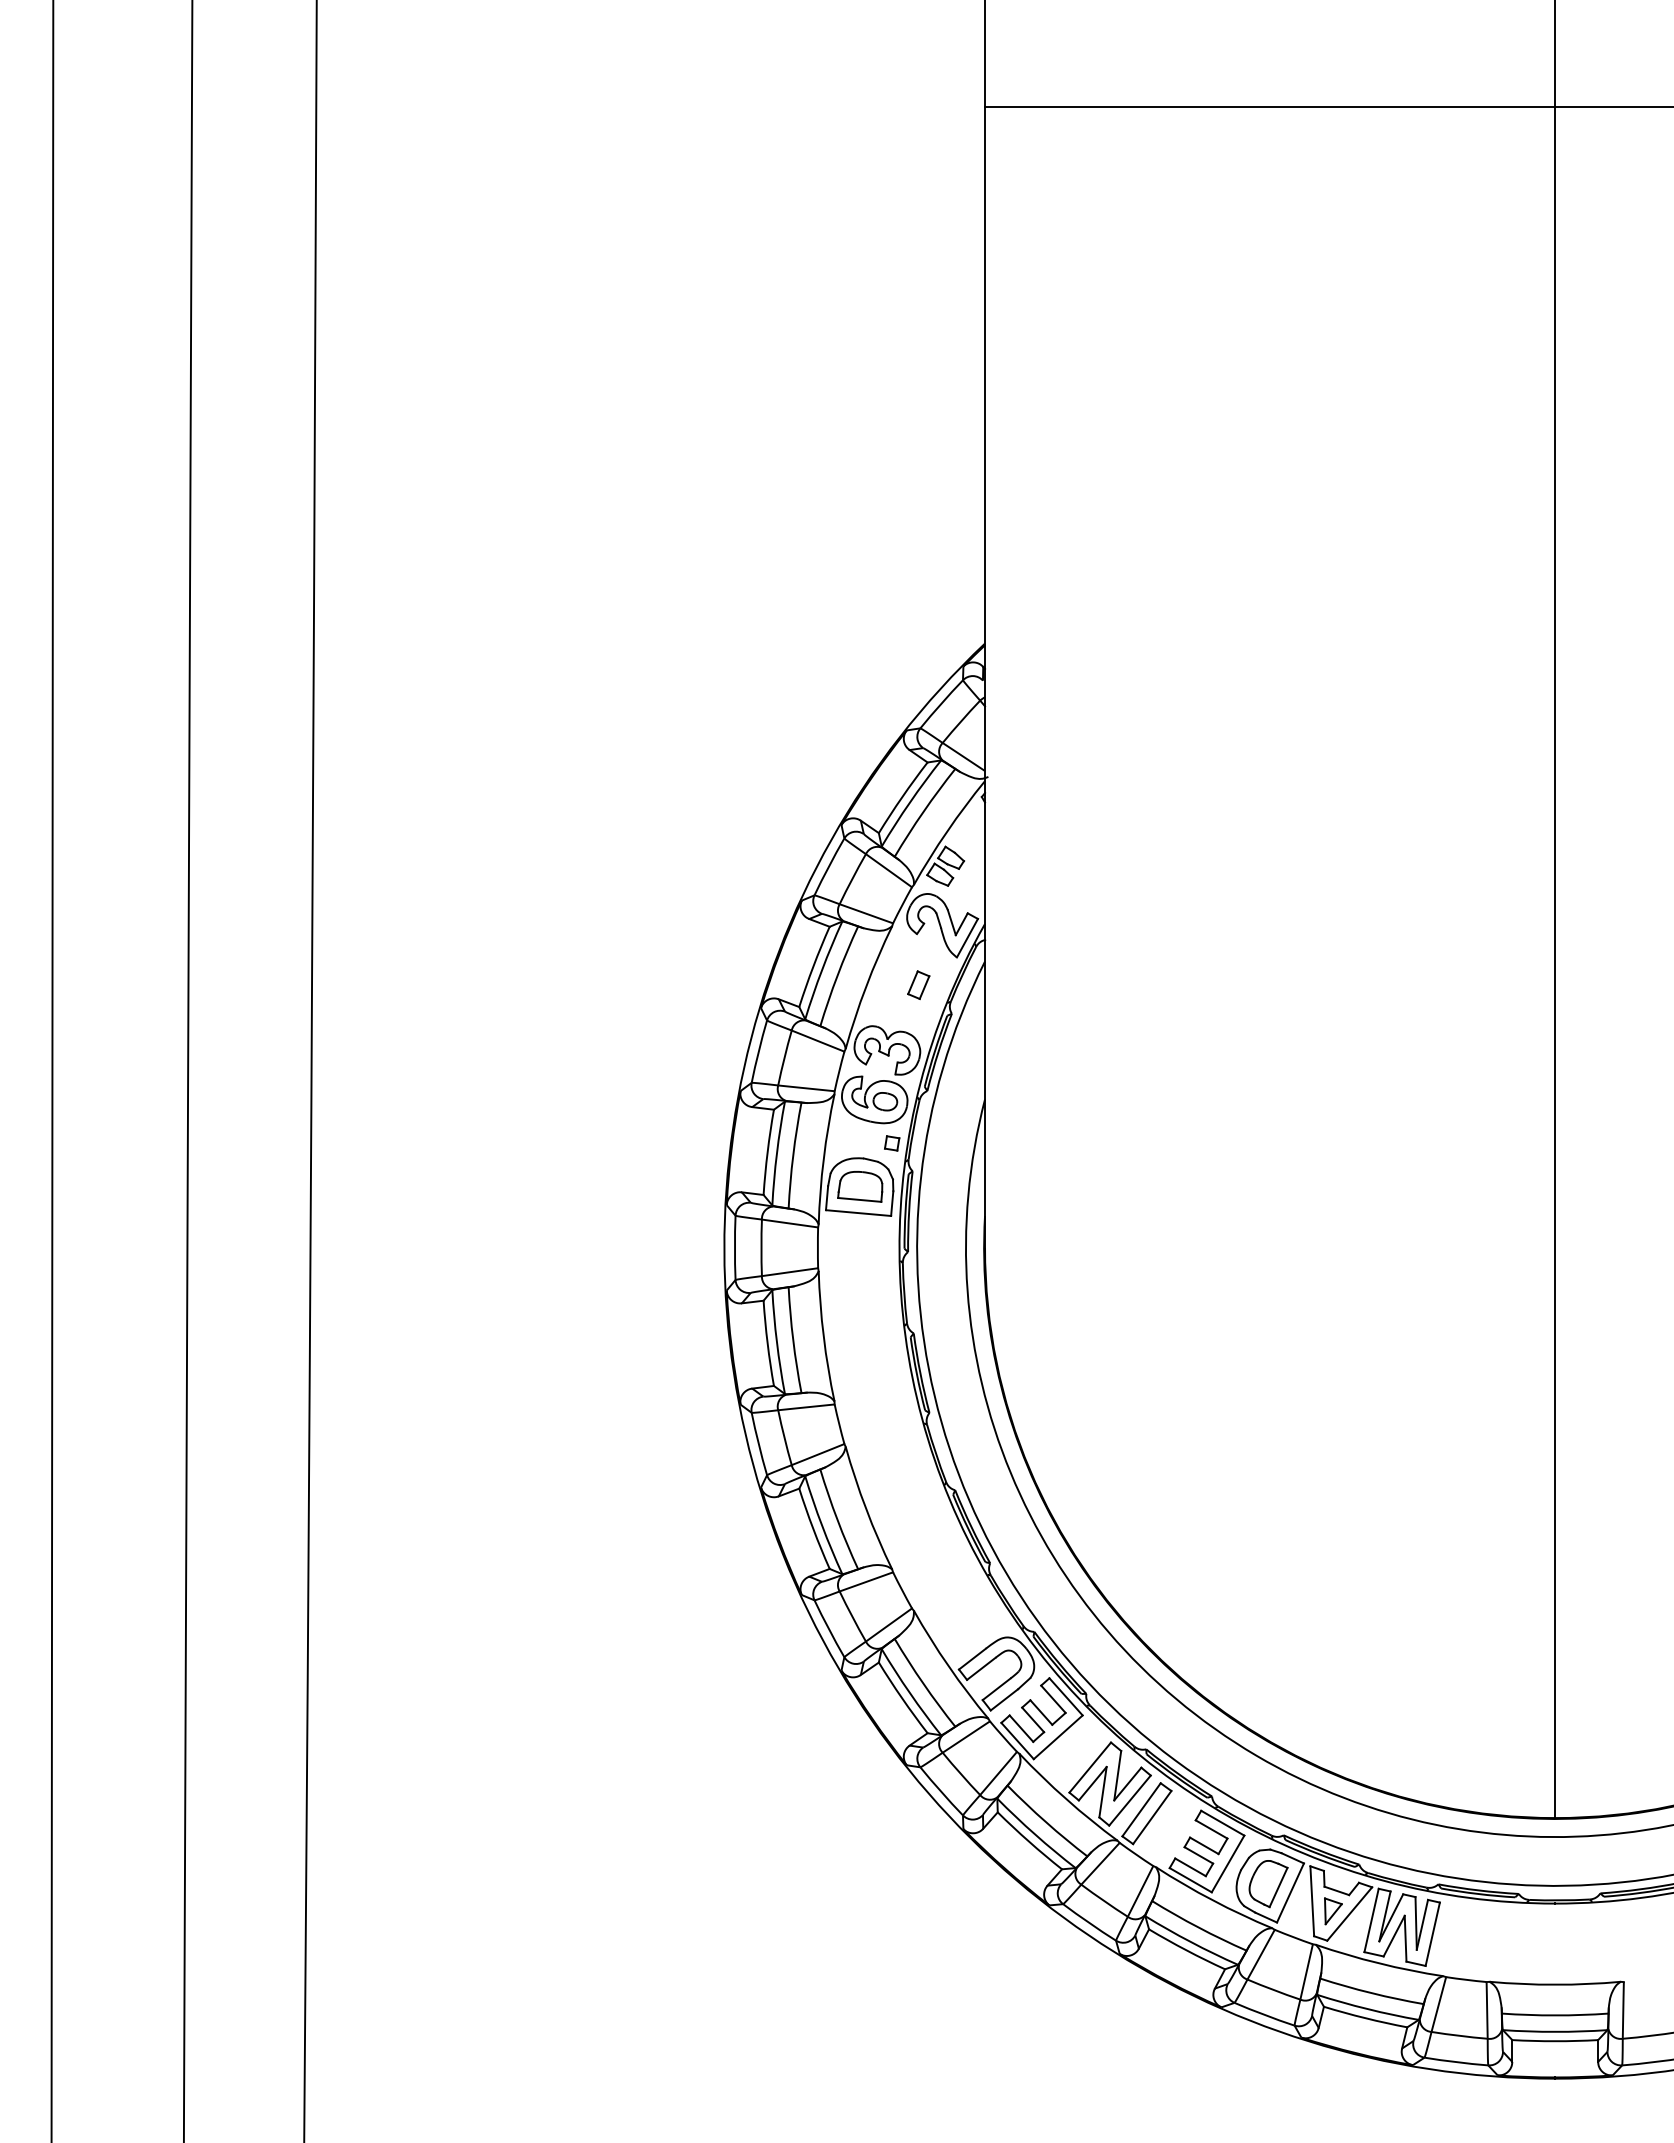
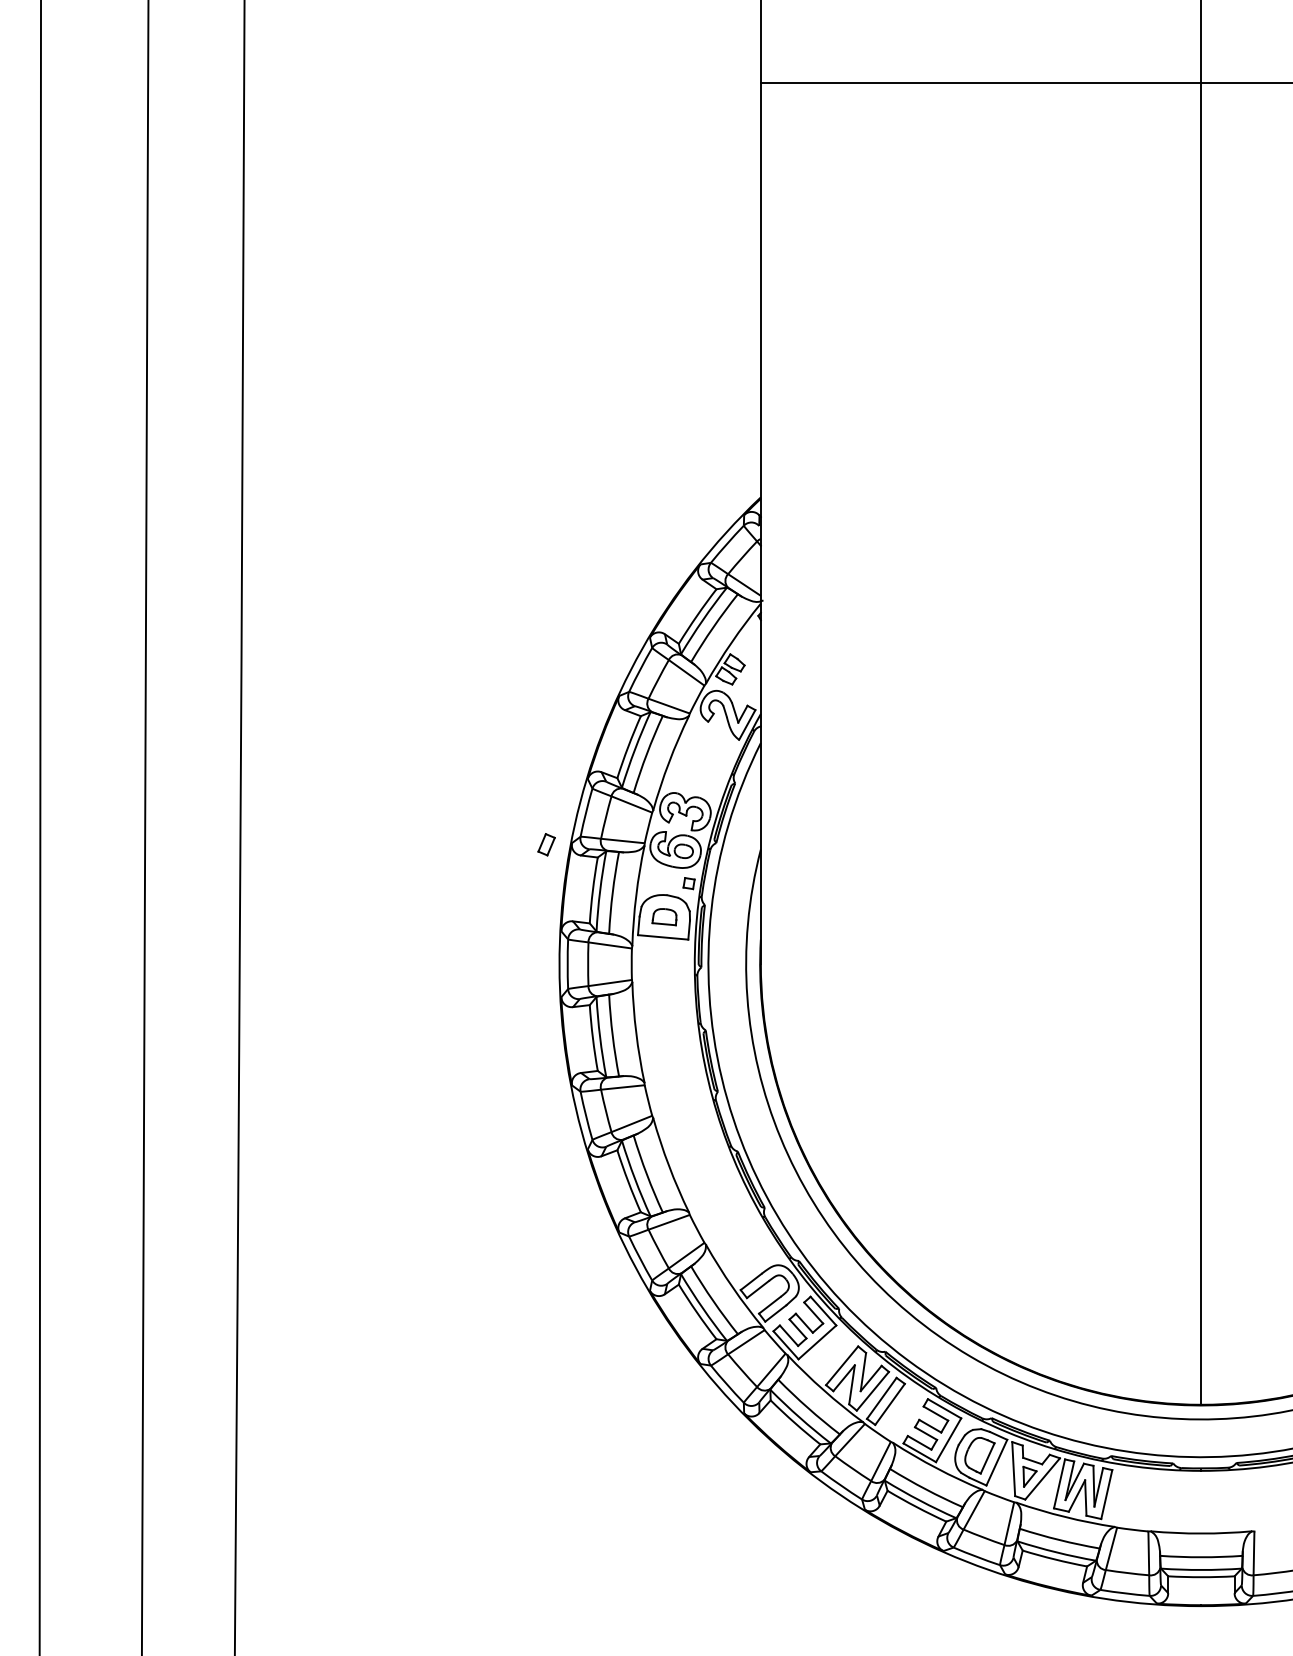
part: (918, 985) -> (546, 844), moved
part: (860, 1186) -> (664, 916), size x0.7

